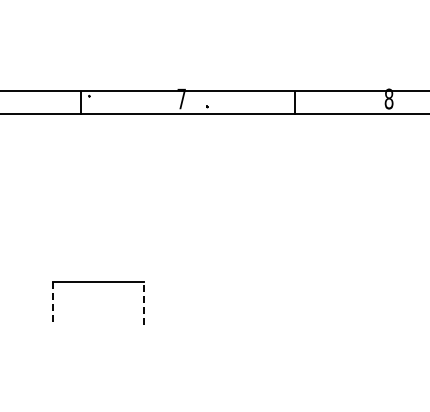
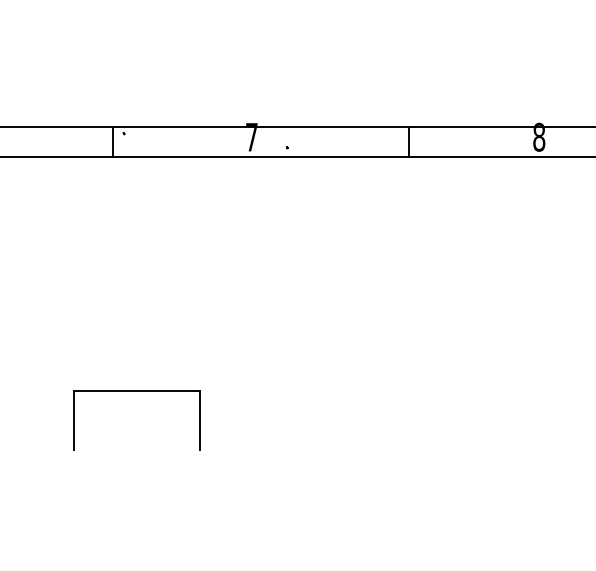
line: (144, 303) -> (200, 420), dashed -> solid
line: (53, 304) -> (74, 421), dashed -> solid

